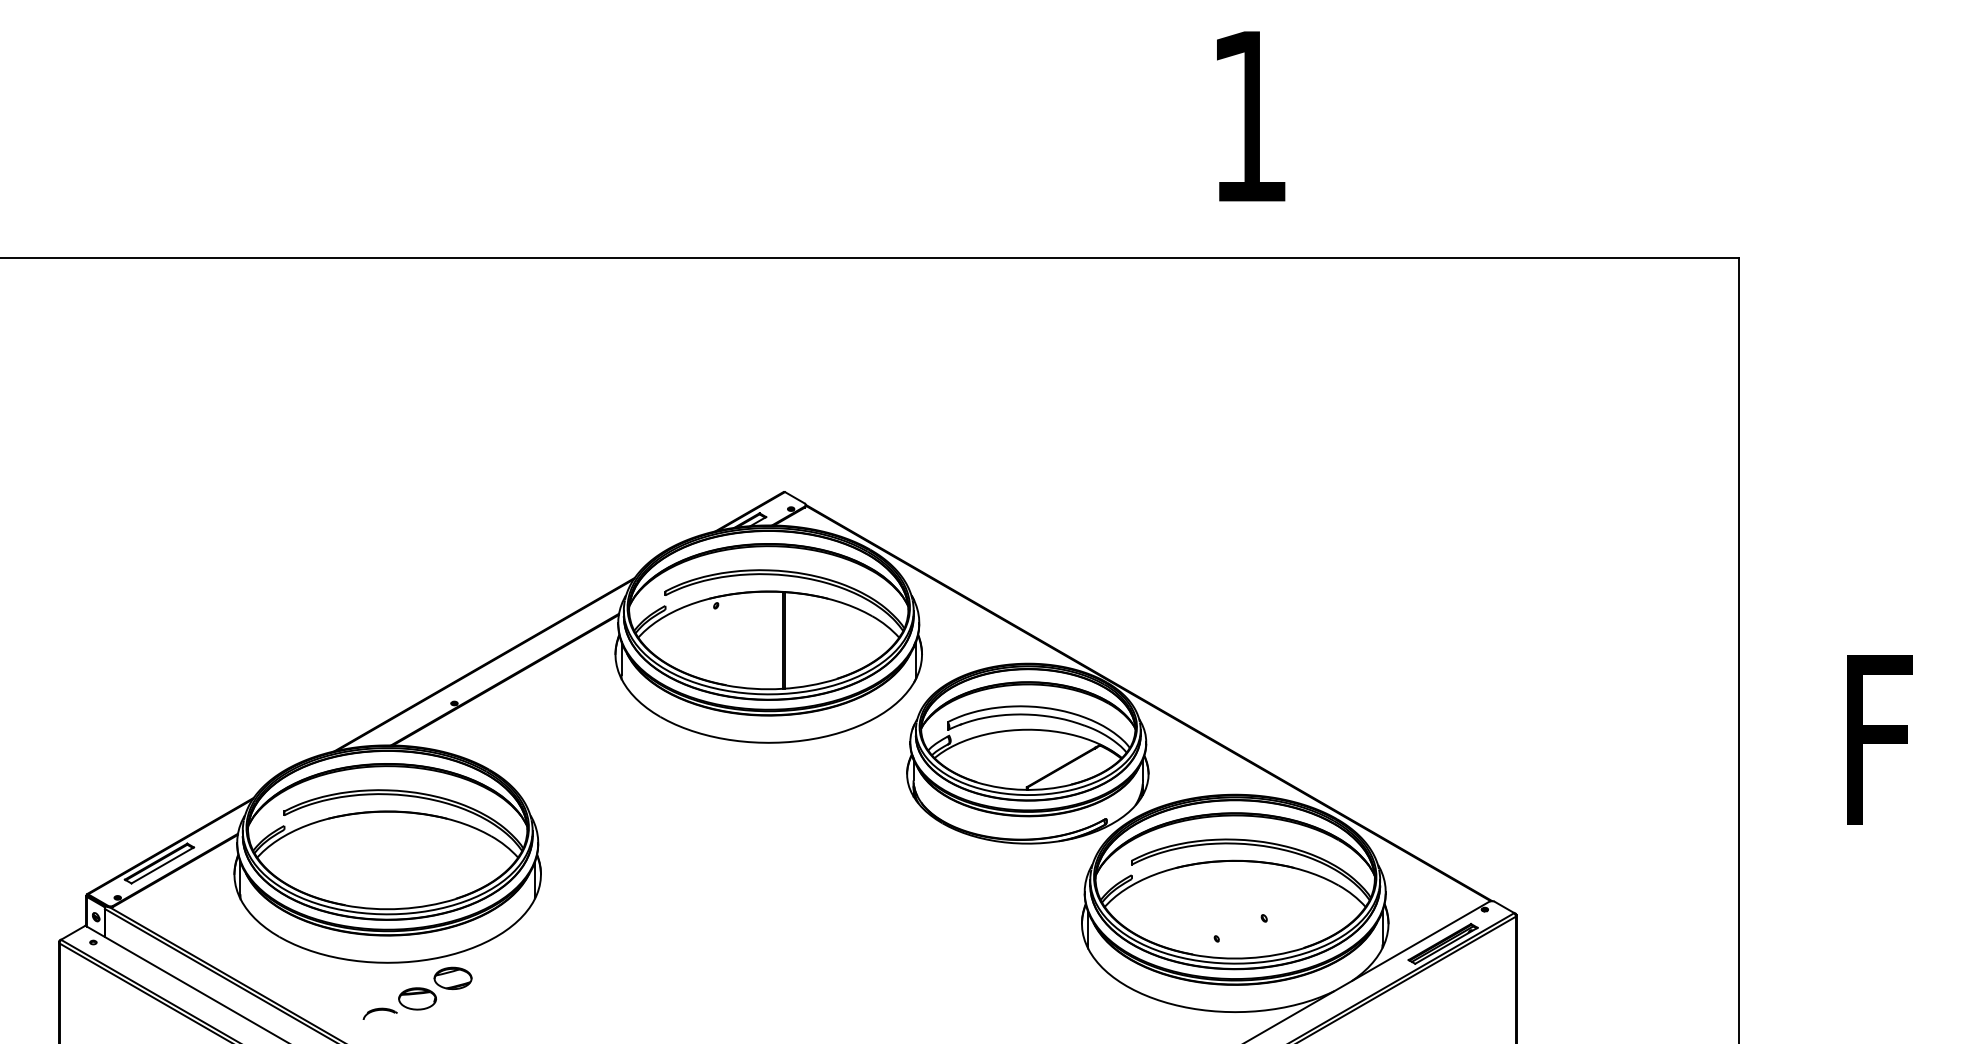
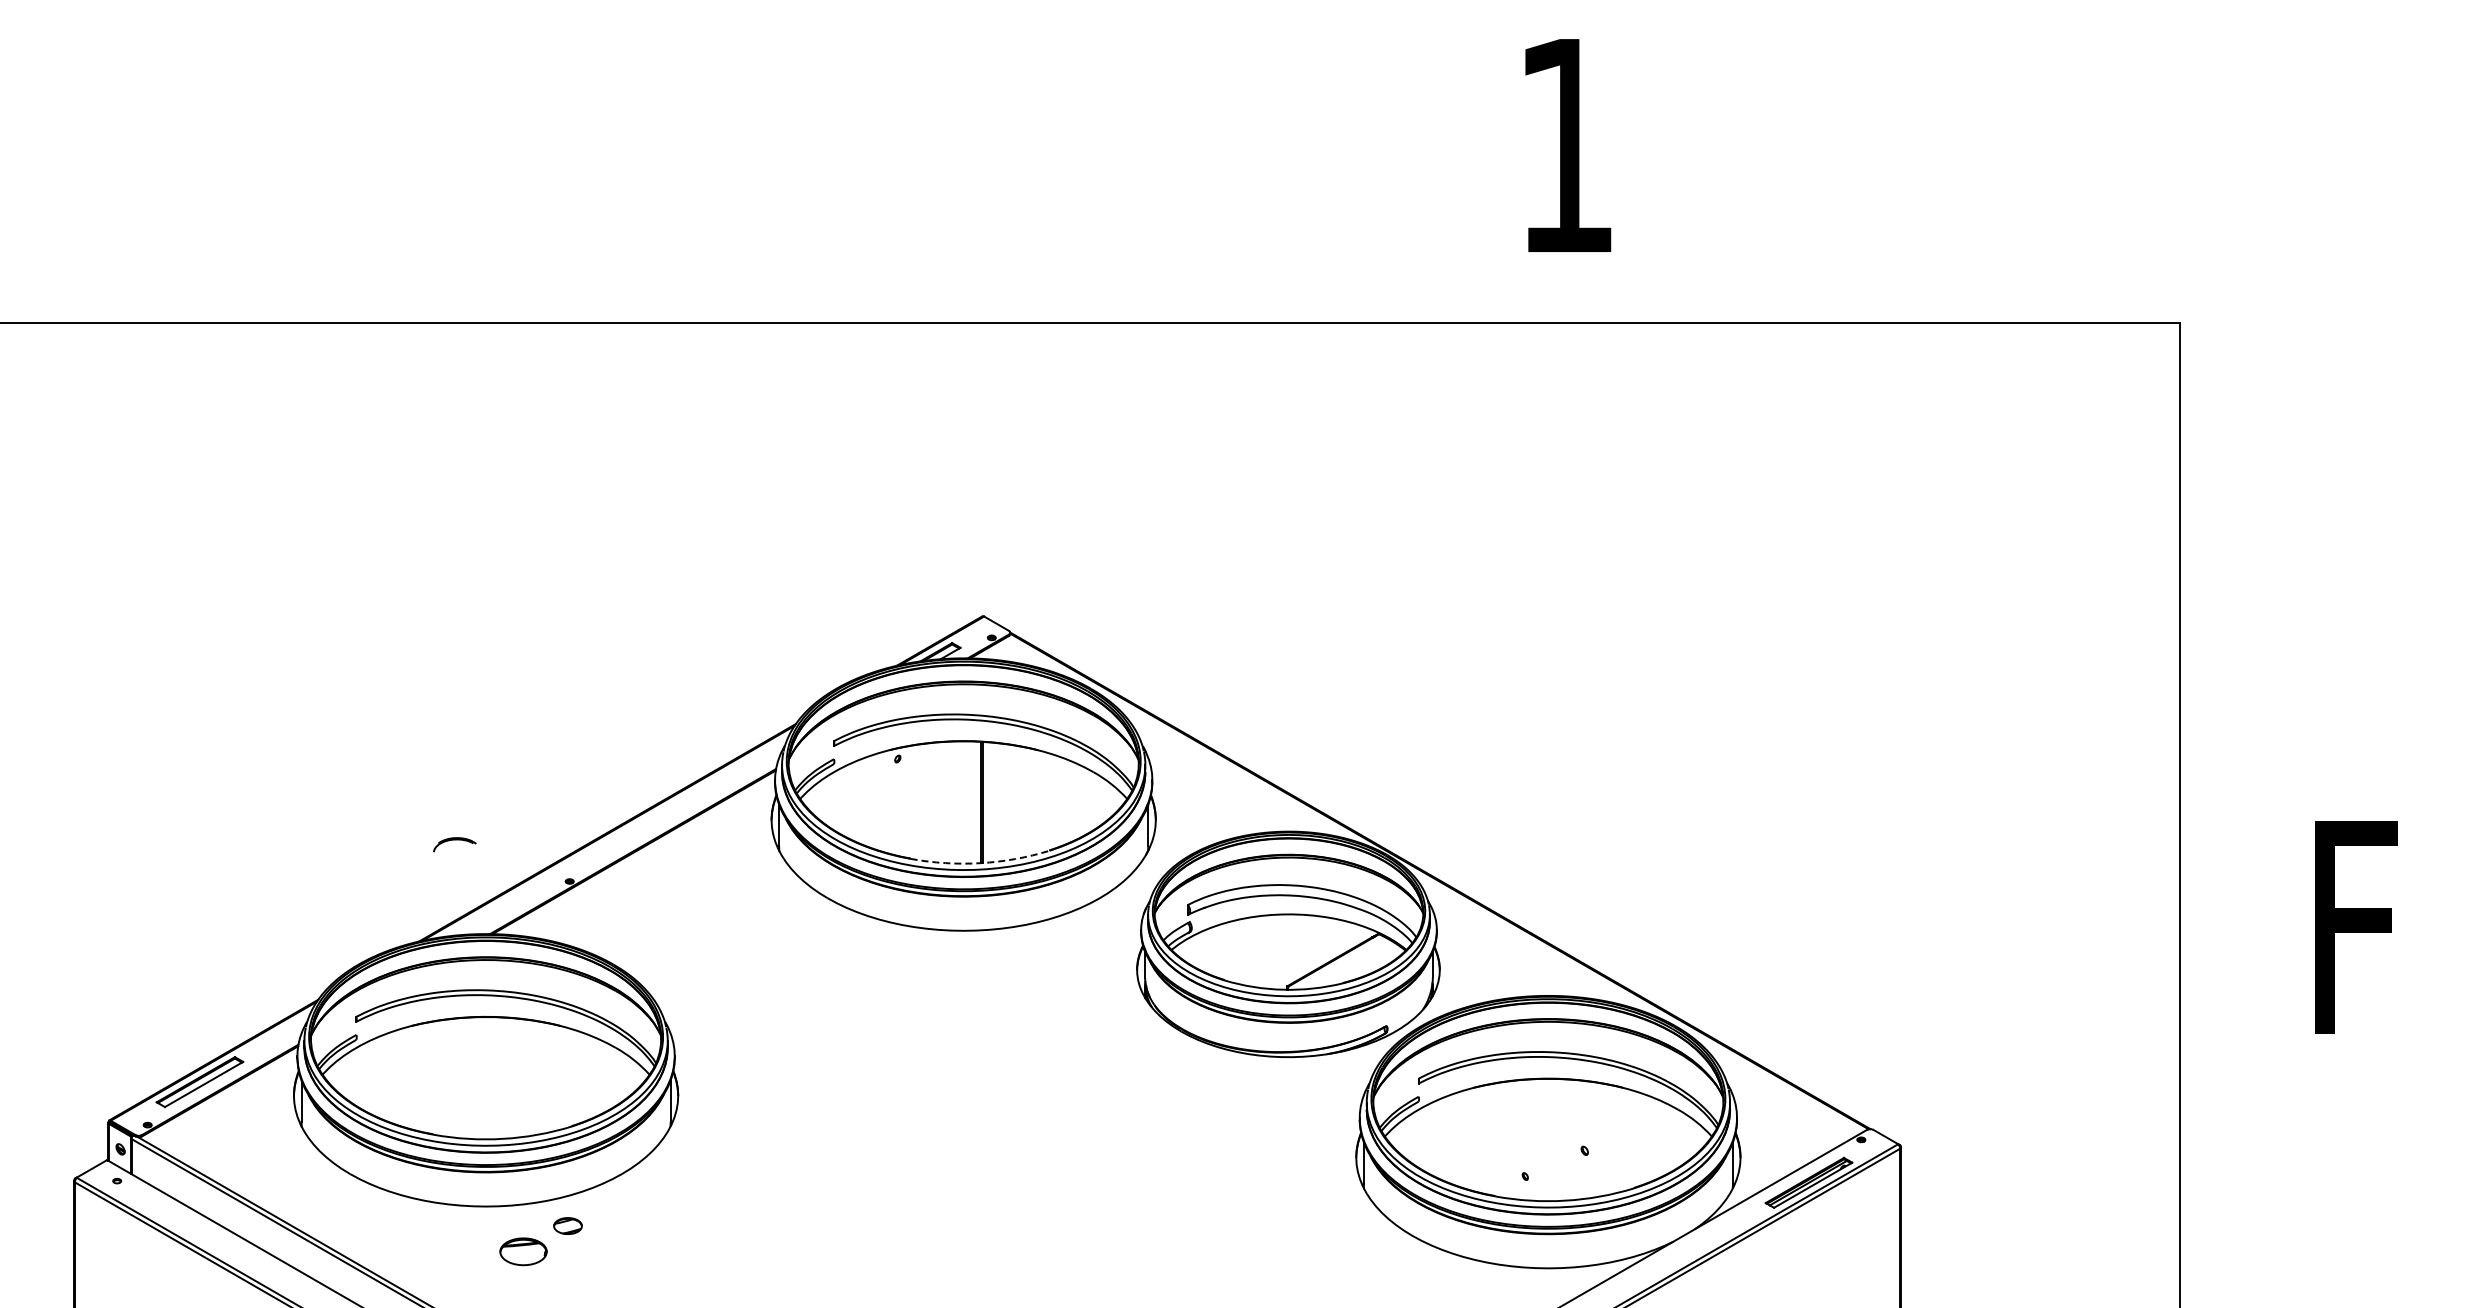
arc: (782, 689) -> (980, 863), solid -> dashed
part: (452, 977) -> (567, 1225), size x0.6
part: (380, 1013) -> (454, 844), moved

